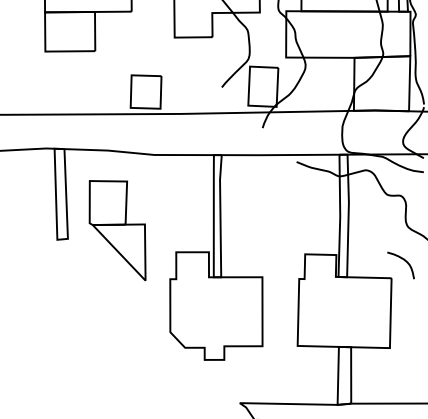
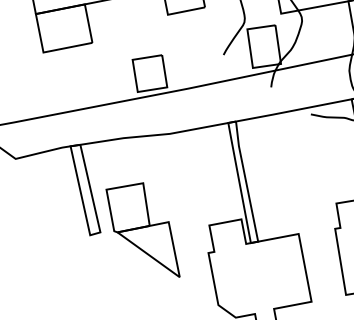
part: (117, 230) -> (142, 233), moved

